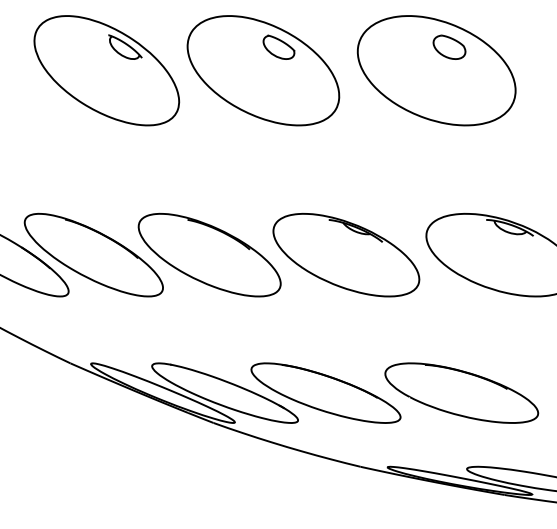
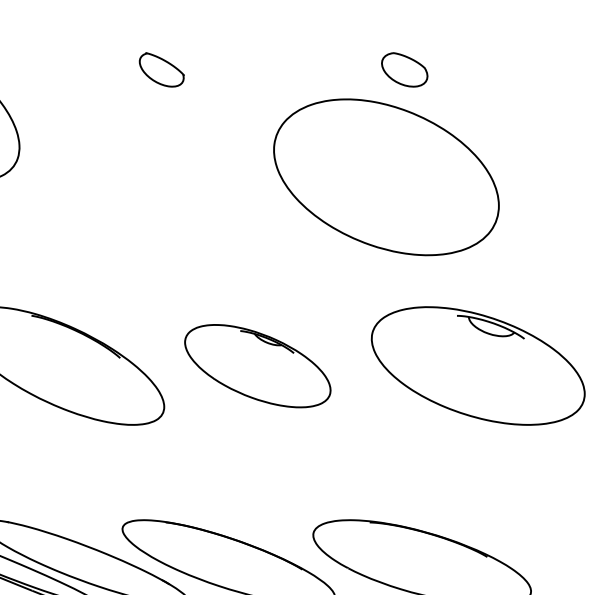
part: (263, 70) -> (139, 102), removed
part: (436, 70) -> (386, 177), moved
part: (346, 255) -> (257, 366), size x0.7

